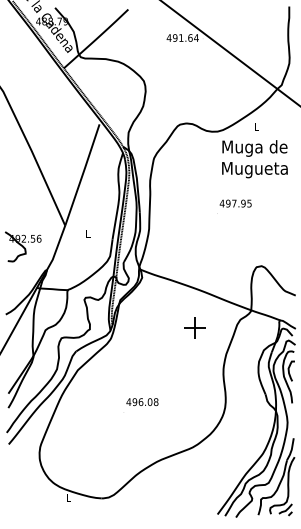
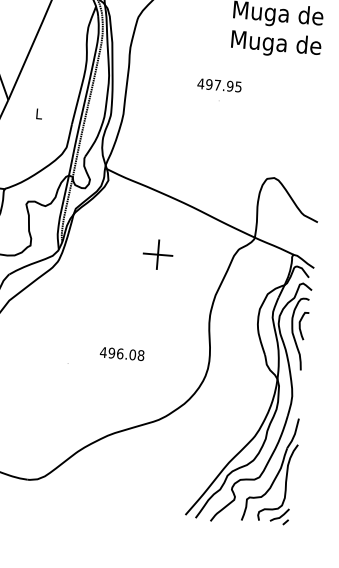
text: (254, 169) -> (275, 44), Mugueta -> Muga de
text: (235, 203) -> (219, 85), moved
part: (194, 327) -> (156, 253), moved
text: (142, 402) -> (122, 354), moved

